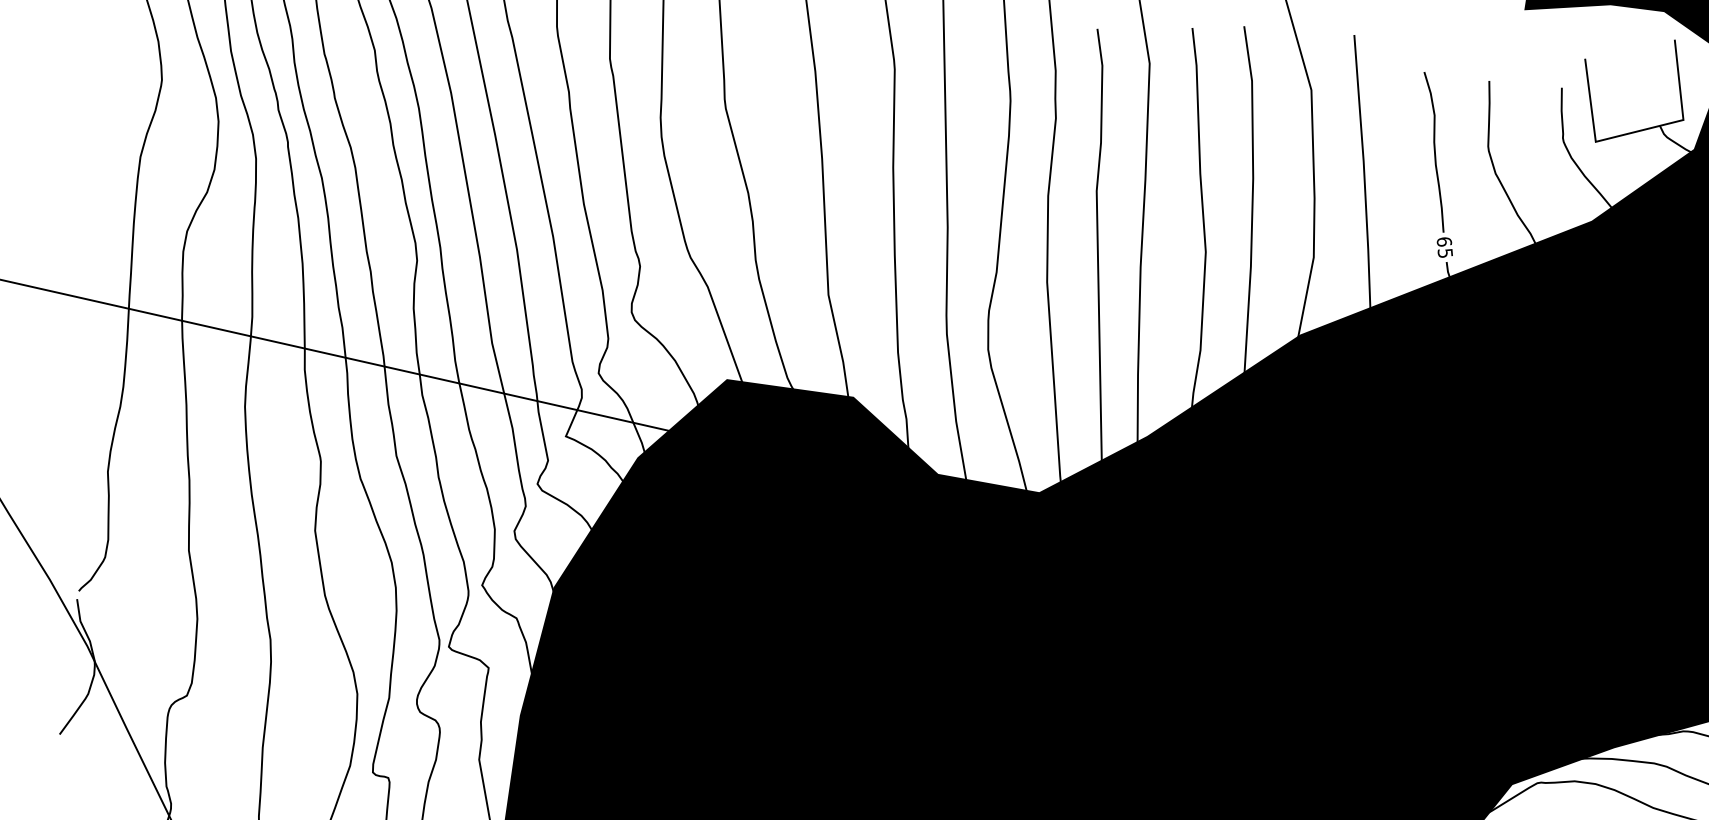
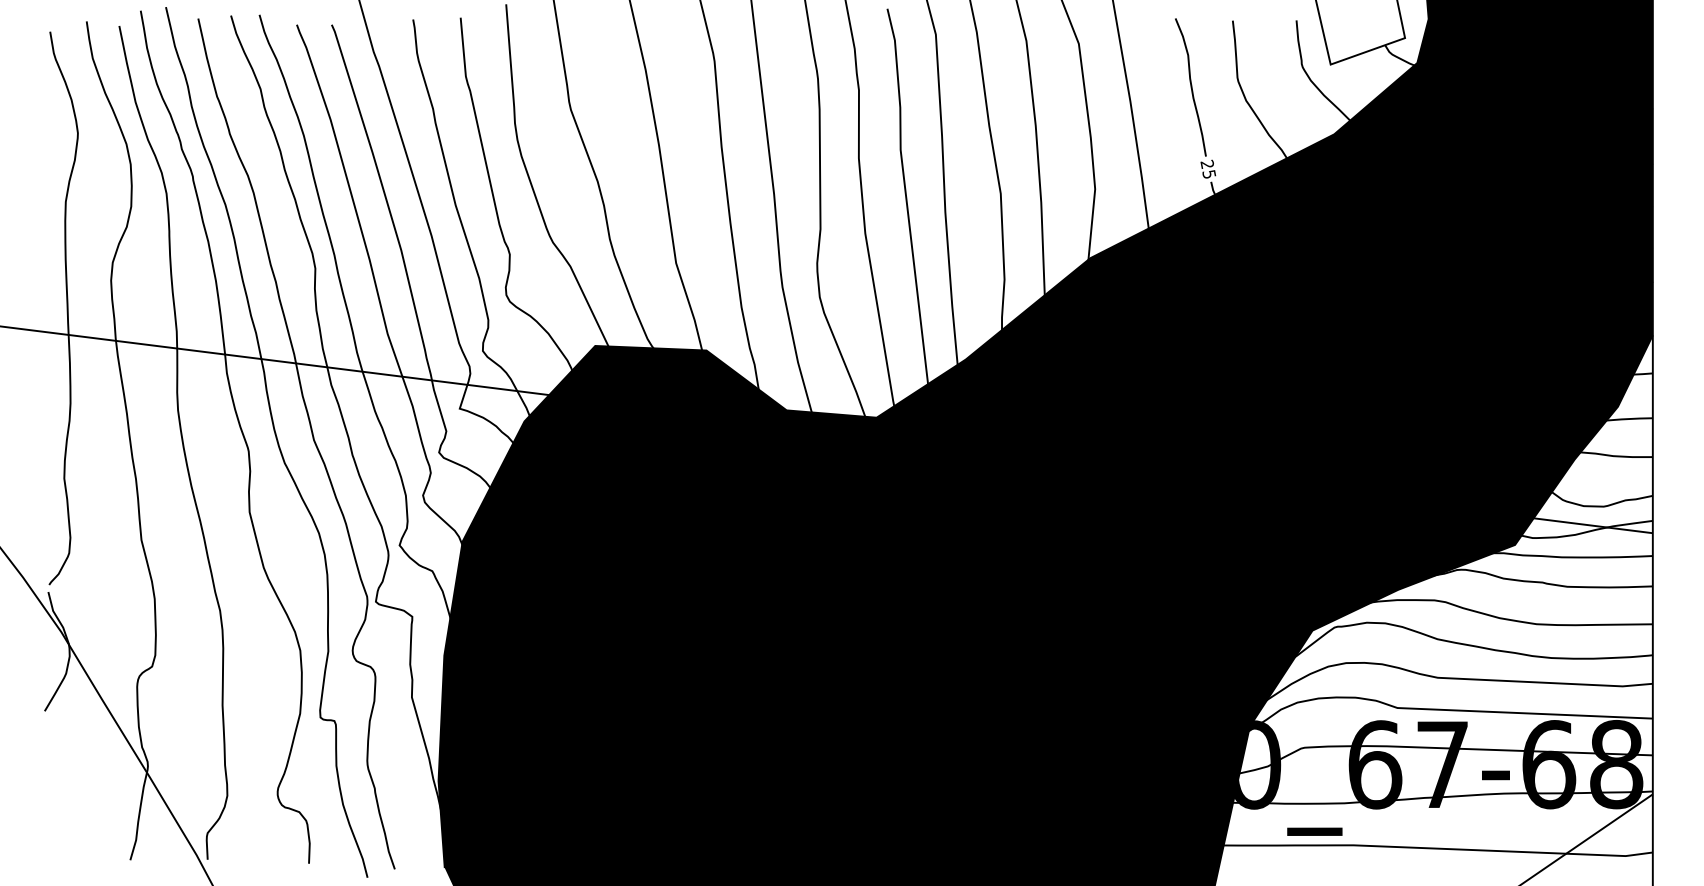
text: (1444, 240) -> (1207, 163), 65 -> 25

